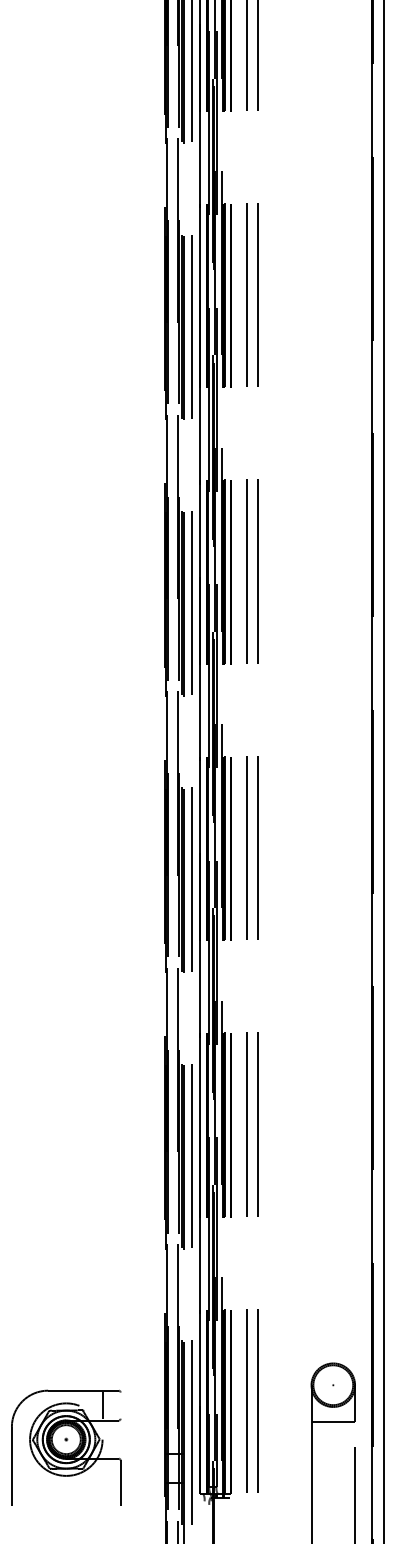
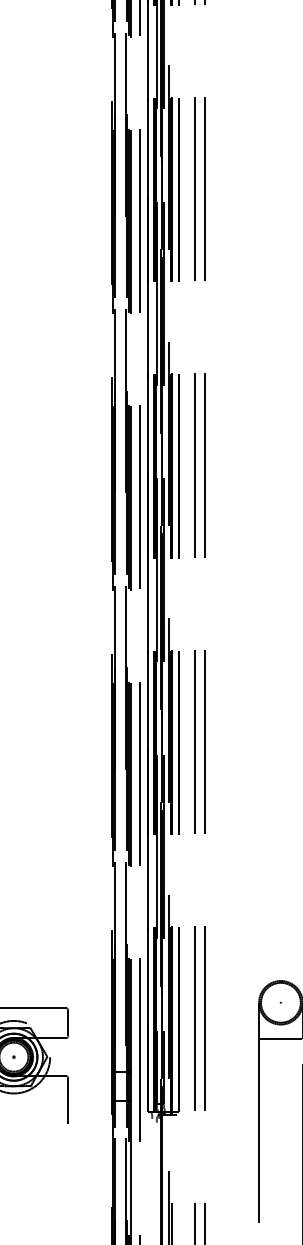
line: (102, 1405) -> (68, 1023), moved

